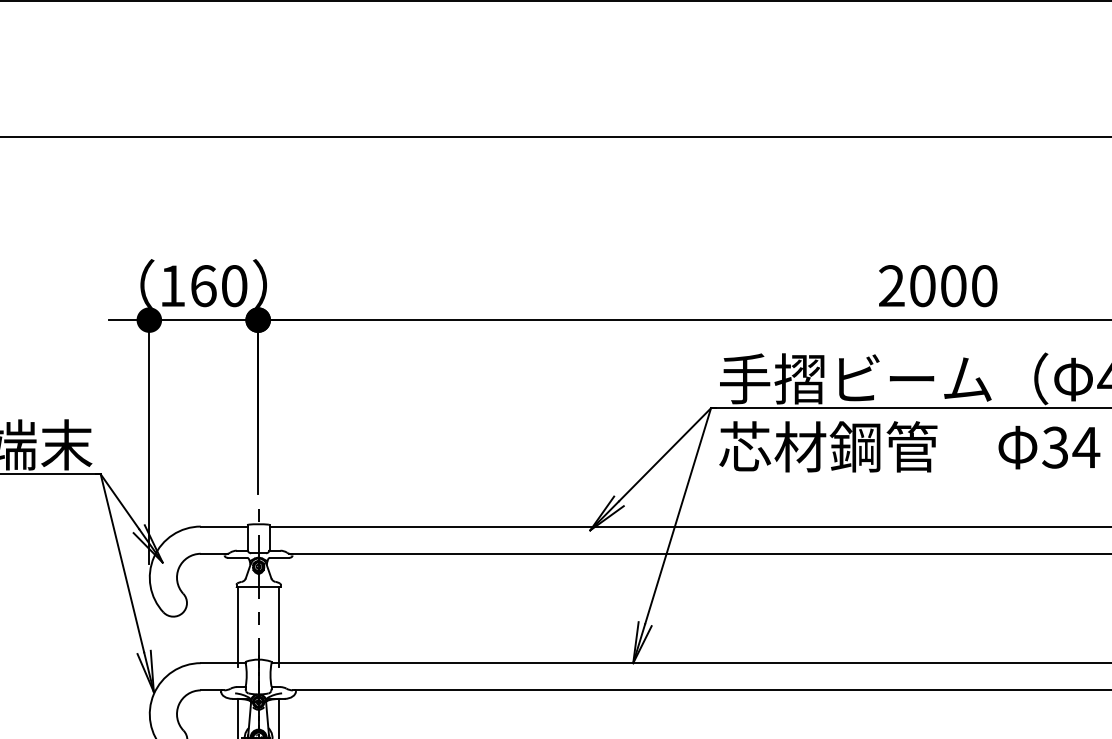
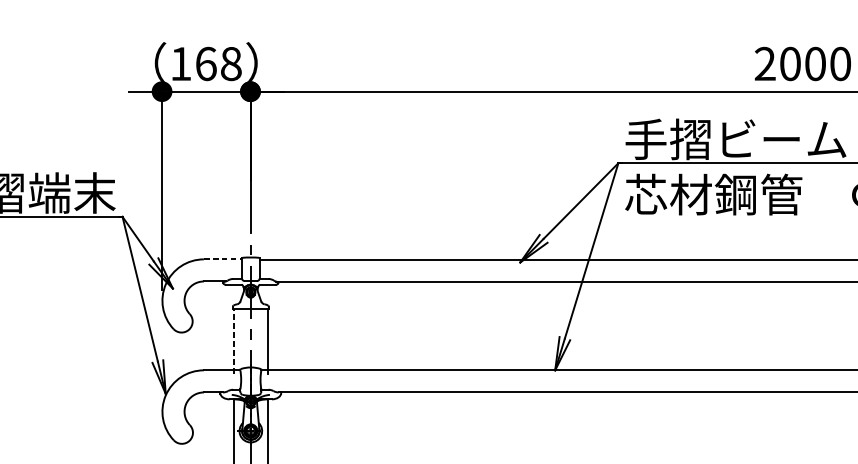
text: (234, 285) -> (231, 63), 160 -> 168
line: (224, 526) -> (223, 259), solid -> dashed
line: (238, 626) -> (234, 340), solid -> dashed

